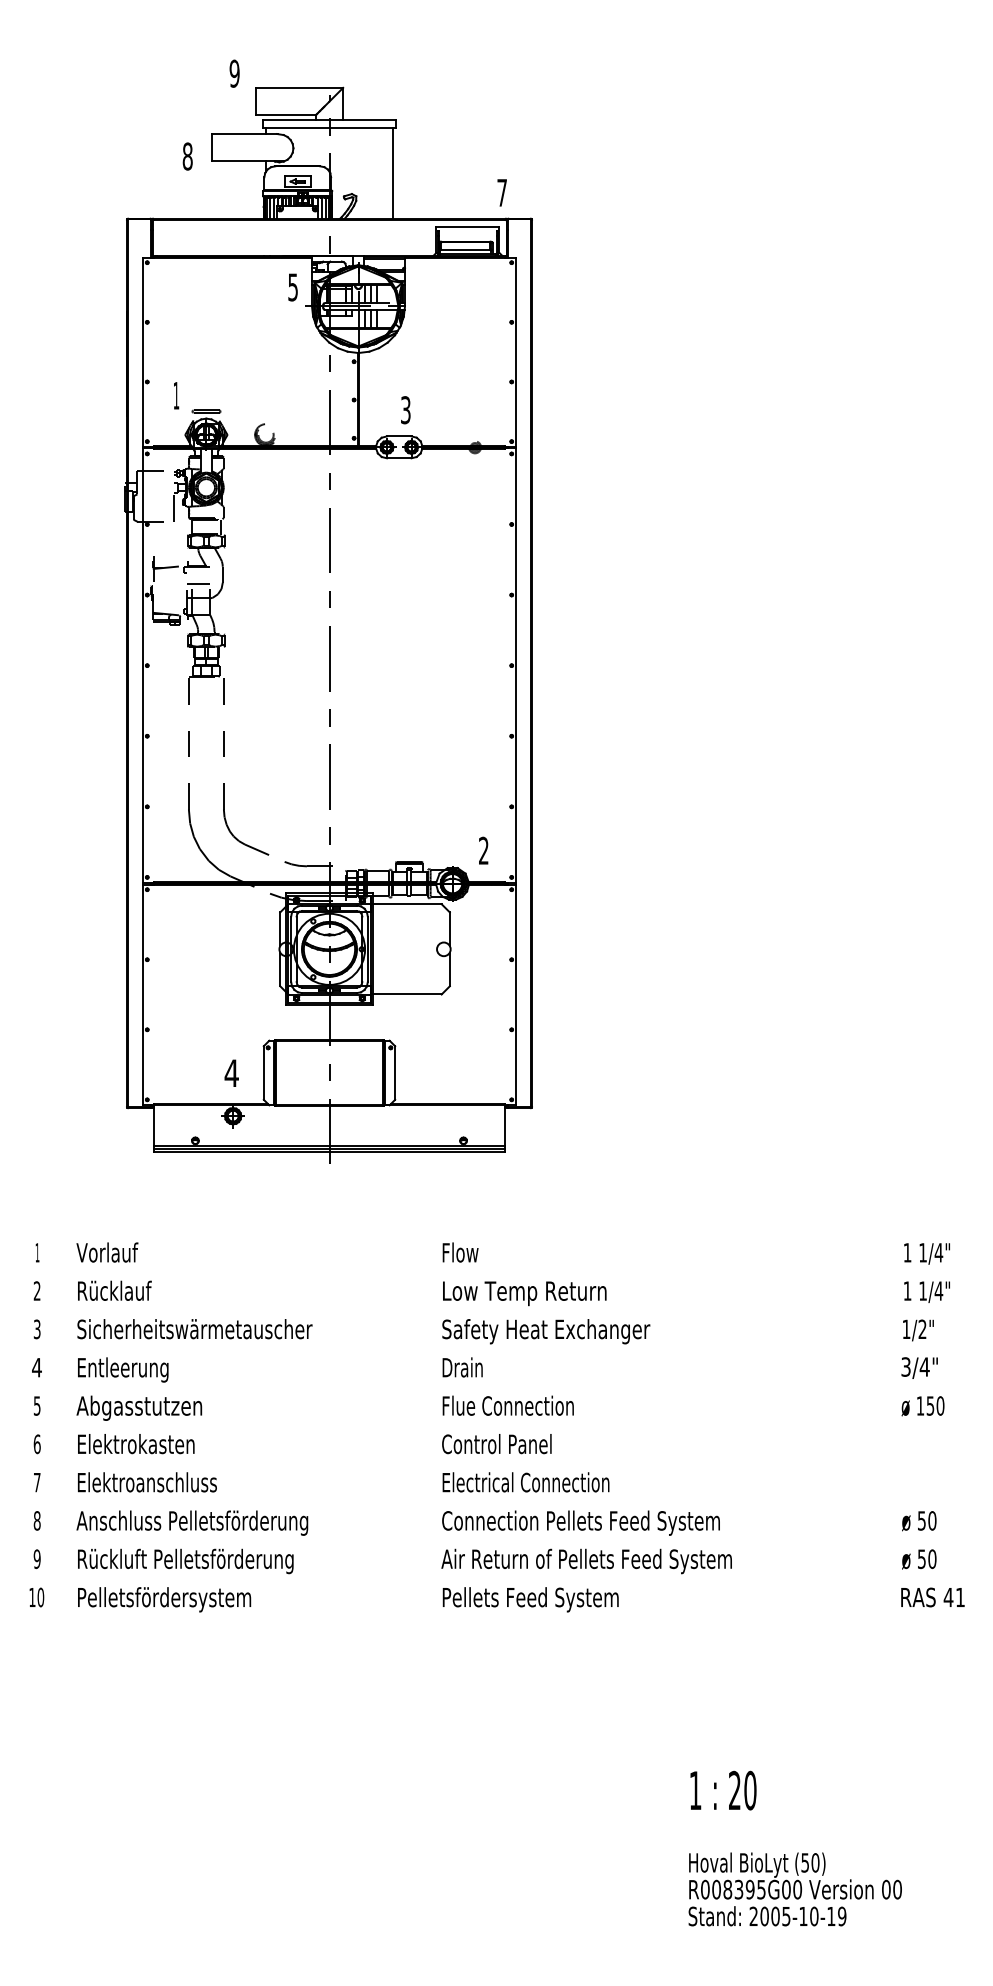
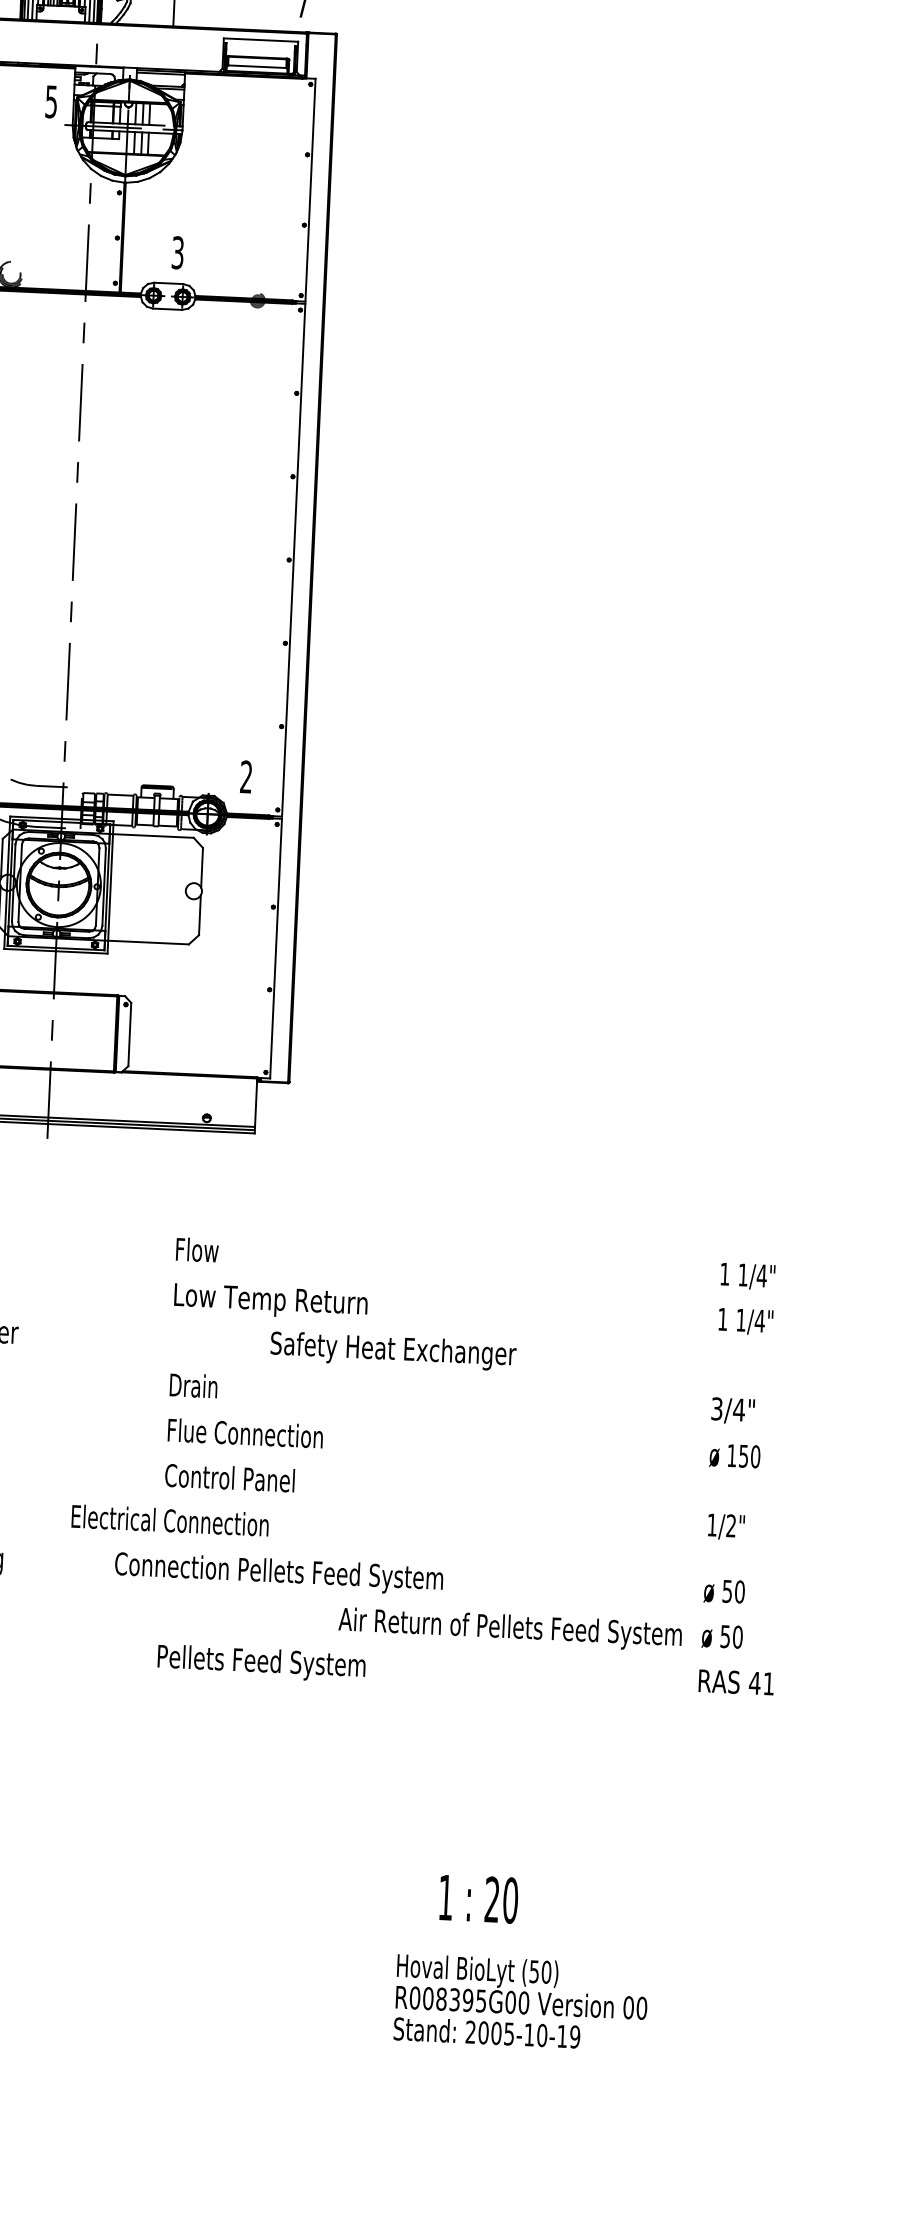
text: (918, 1330) -> (726, 1527), moved
text: (546, 1331) -> (393, 1351), moved
text: (525, 1482) -> (169, 1520), moved
text: (580, 1522) -> (278, 1572), moved
text: (586, 1561) -> (510, 1629), moved
text: (794, 1889) -> (520, 2002), moved

